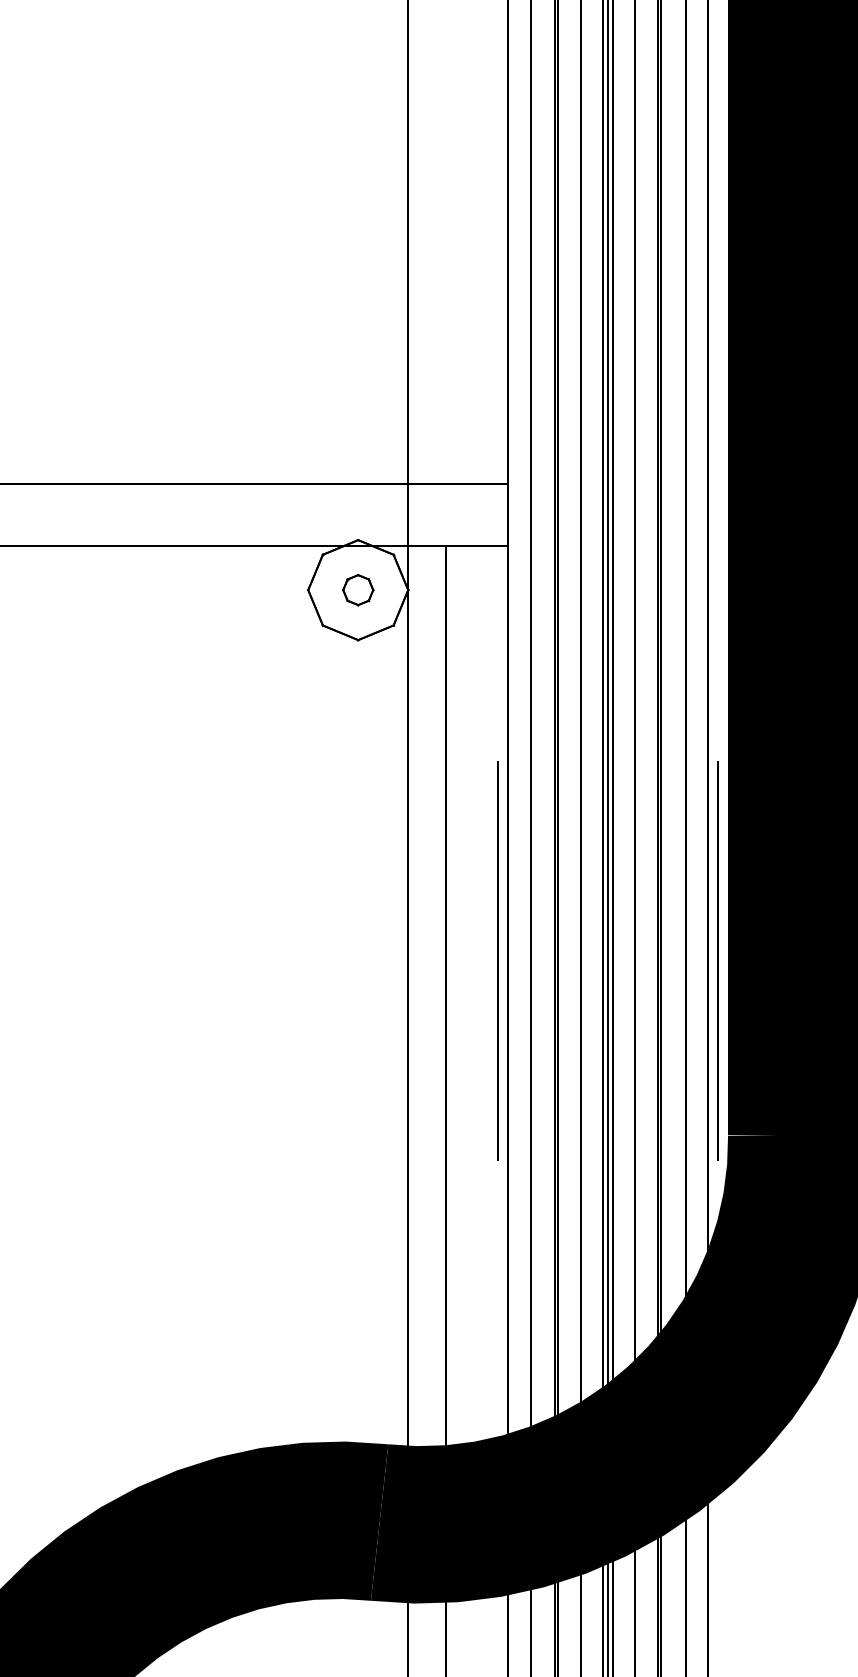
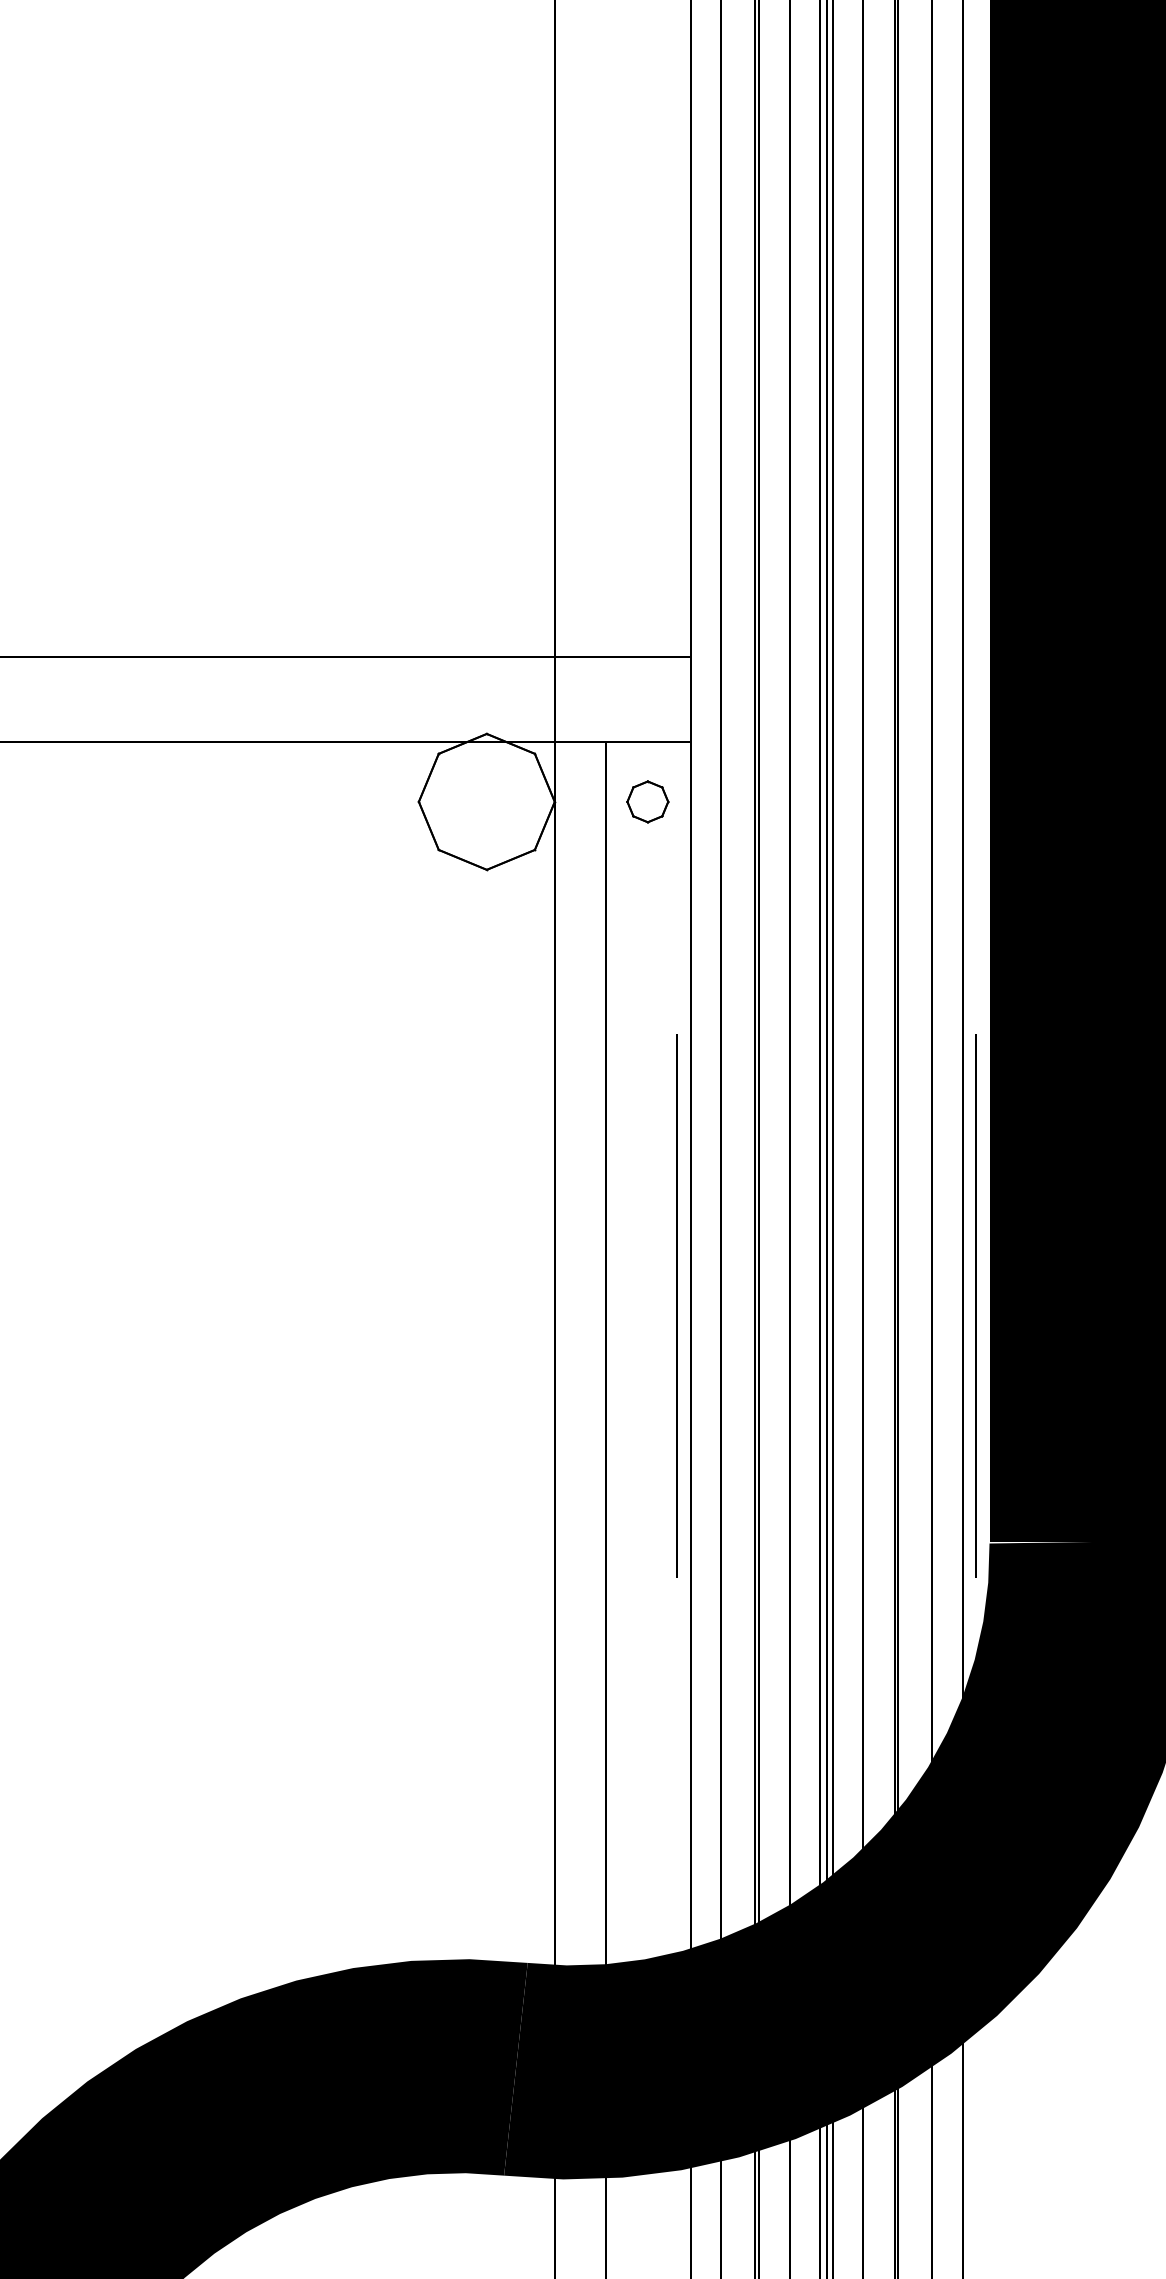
part: (358, 589) -> (647, 801), moved

